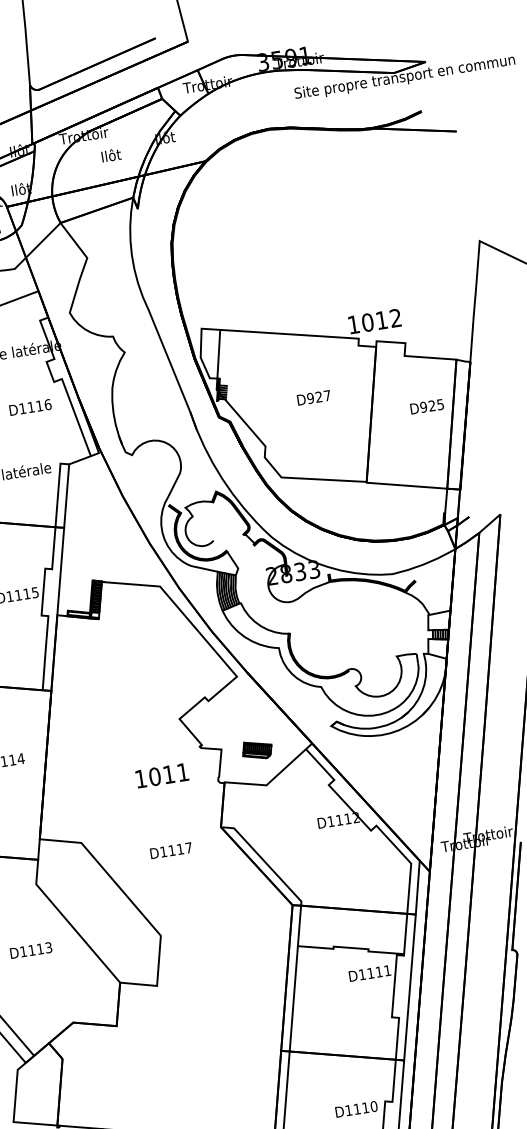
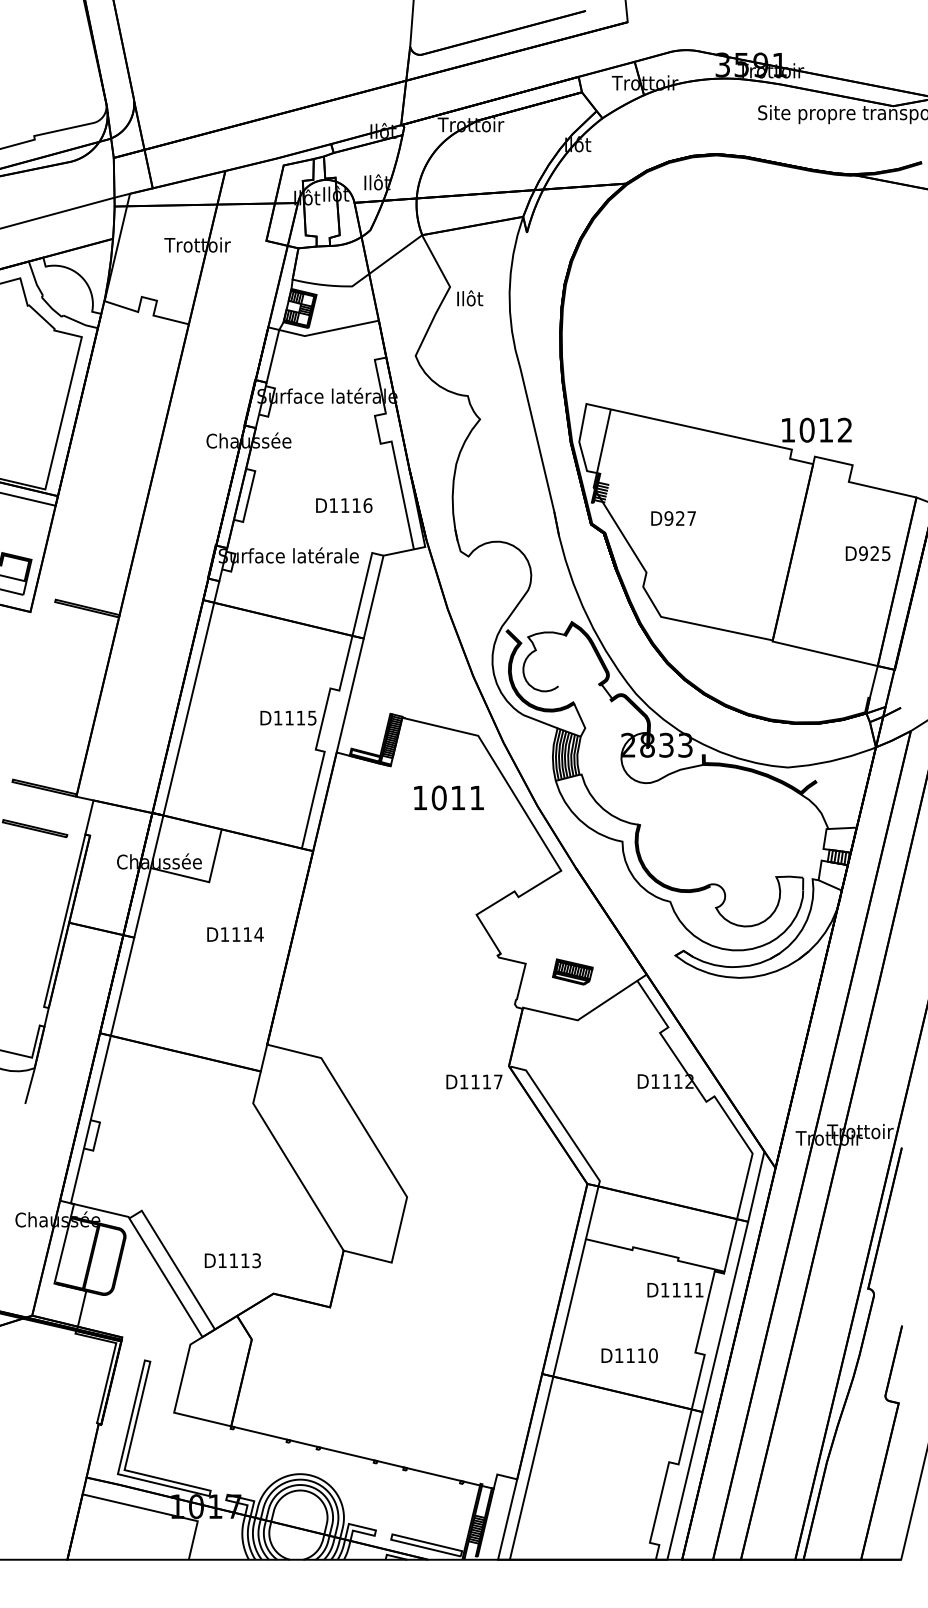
text: (111, 155) -> (470, 298), moved
text: (313, 397) -> (673, 518), moved
text: (30, 407) -> (344, 505), moved
text: (161, 775) -> (448, 797), moved
text: (171, 850) -> (474, 1081), moved
text: (30, 950) -> (232, 1260), moved
text: (356, 1109) -> (629, 1355), moved

